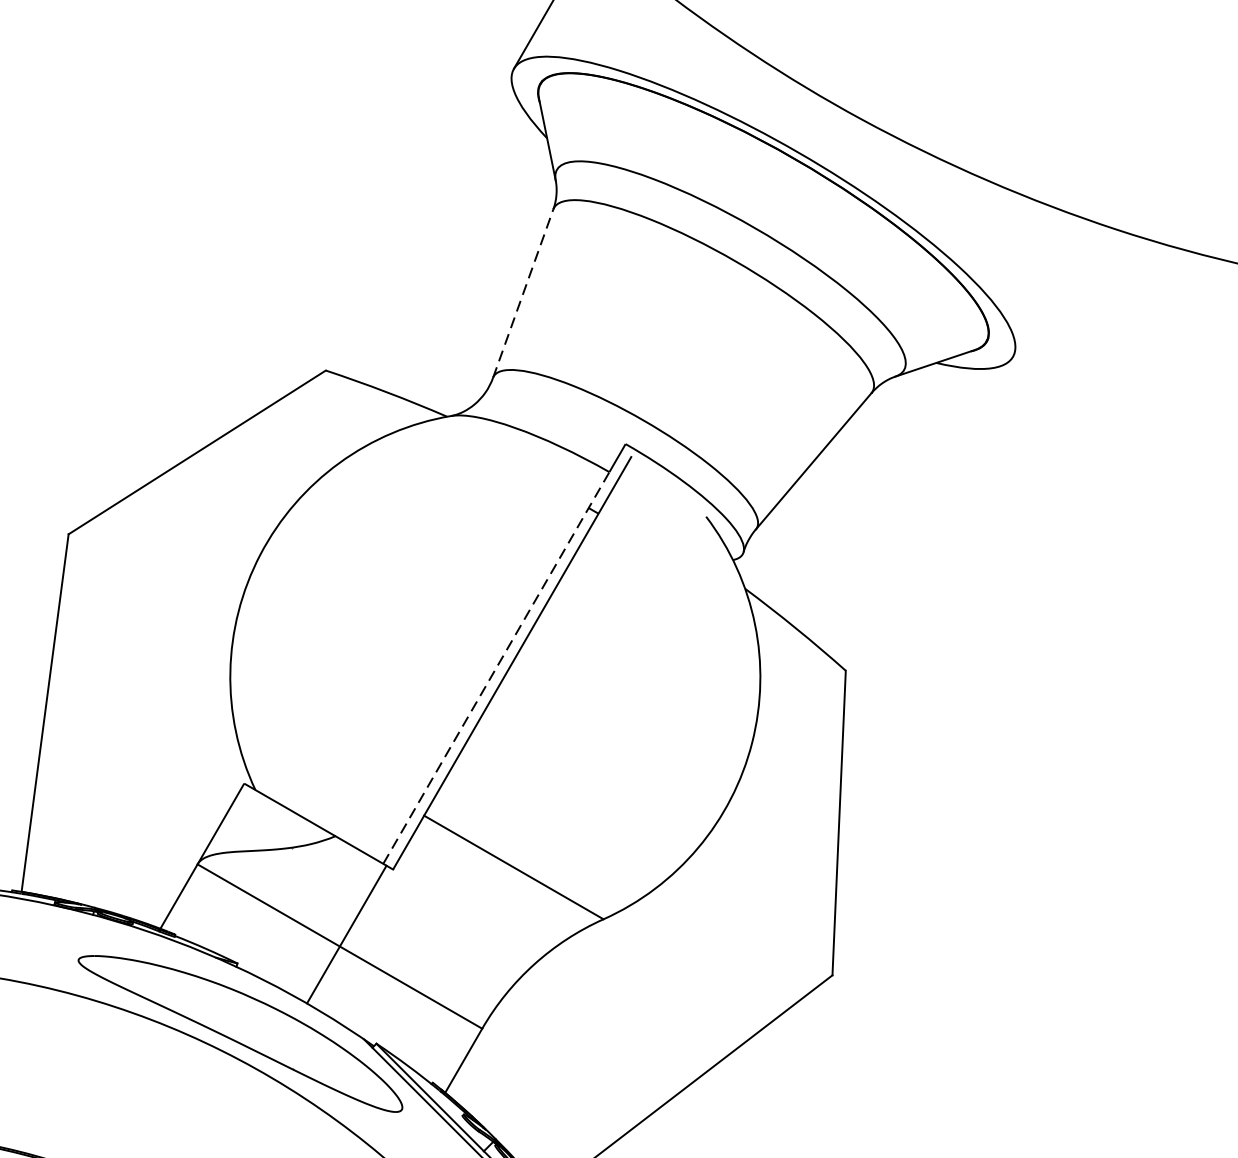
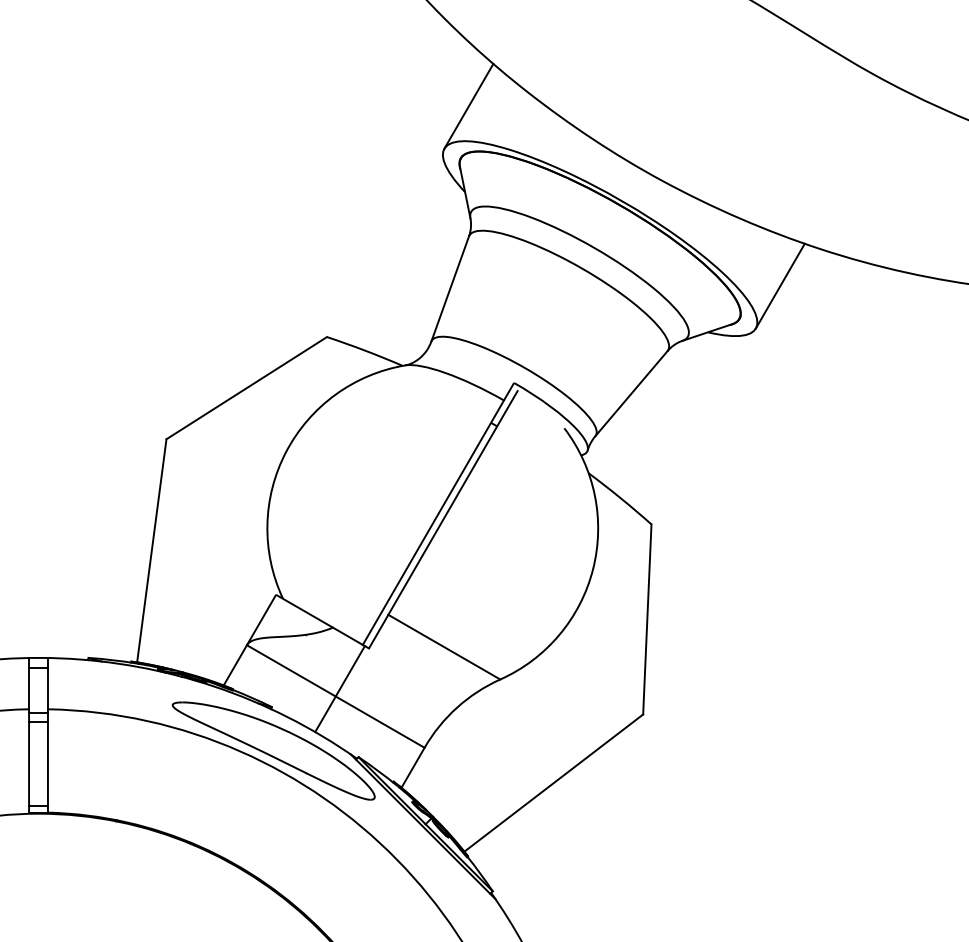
line: (1050, 287) -> (779, 285), added
line: (523, 294) -> (450, 289), dashed -> solid
line: (496, 667) -> (433, 522), dashed -> solid

